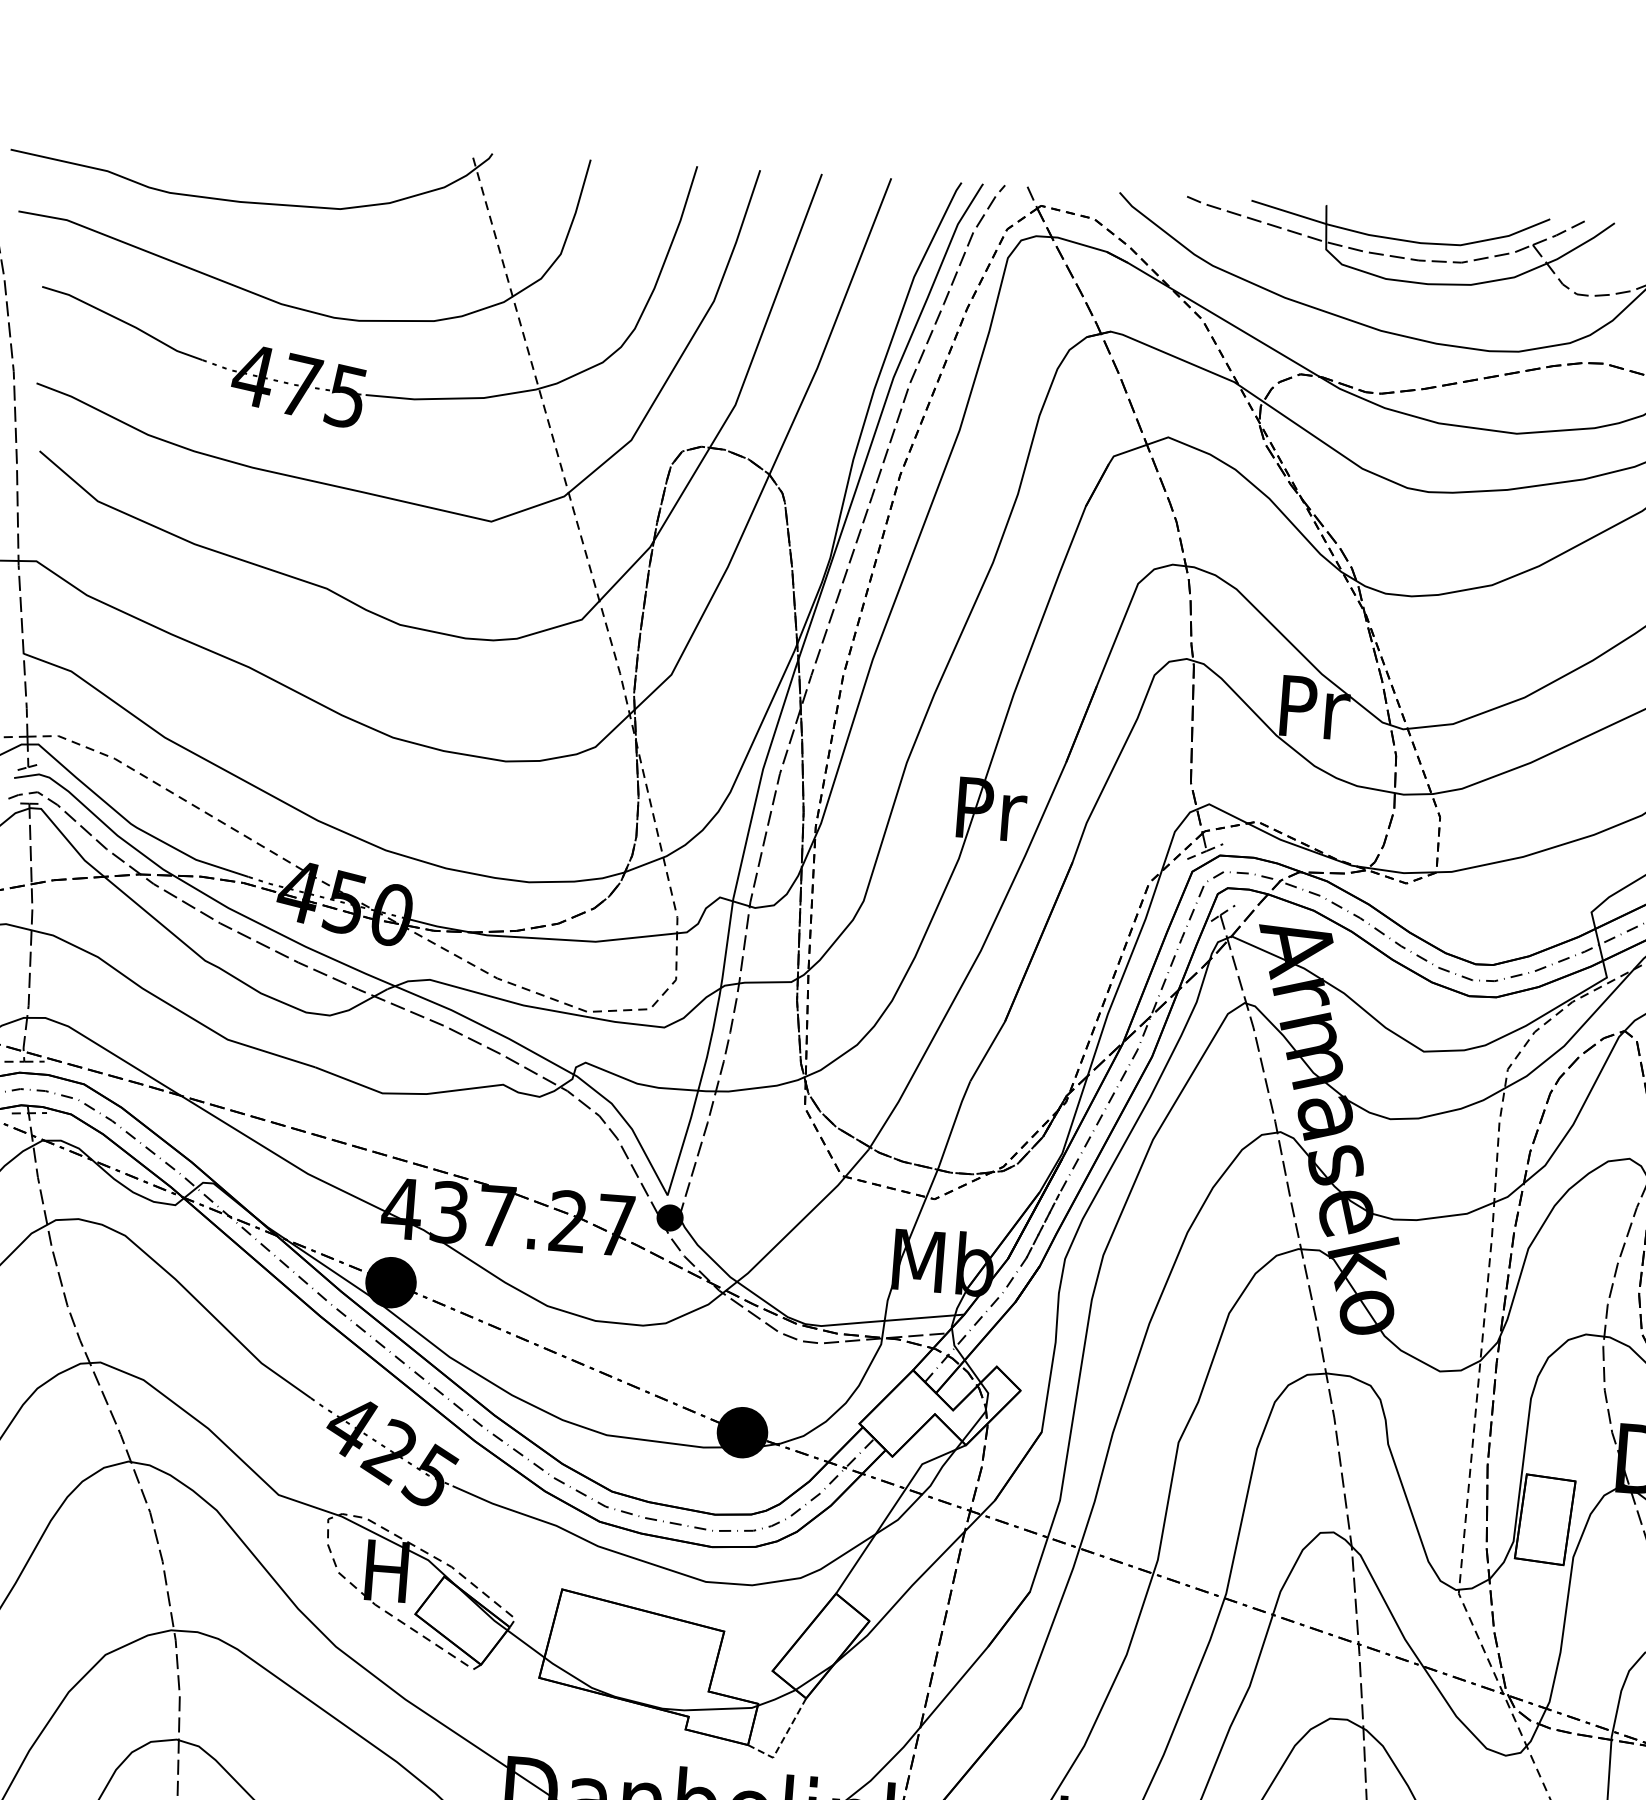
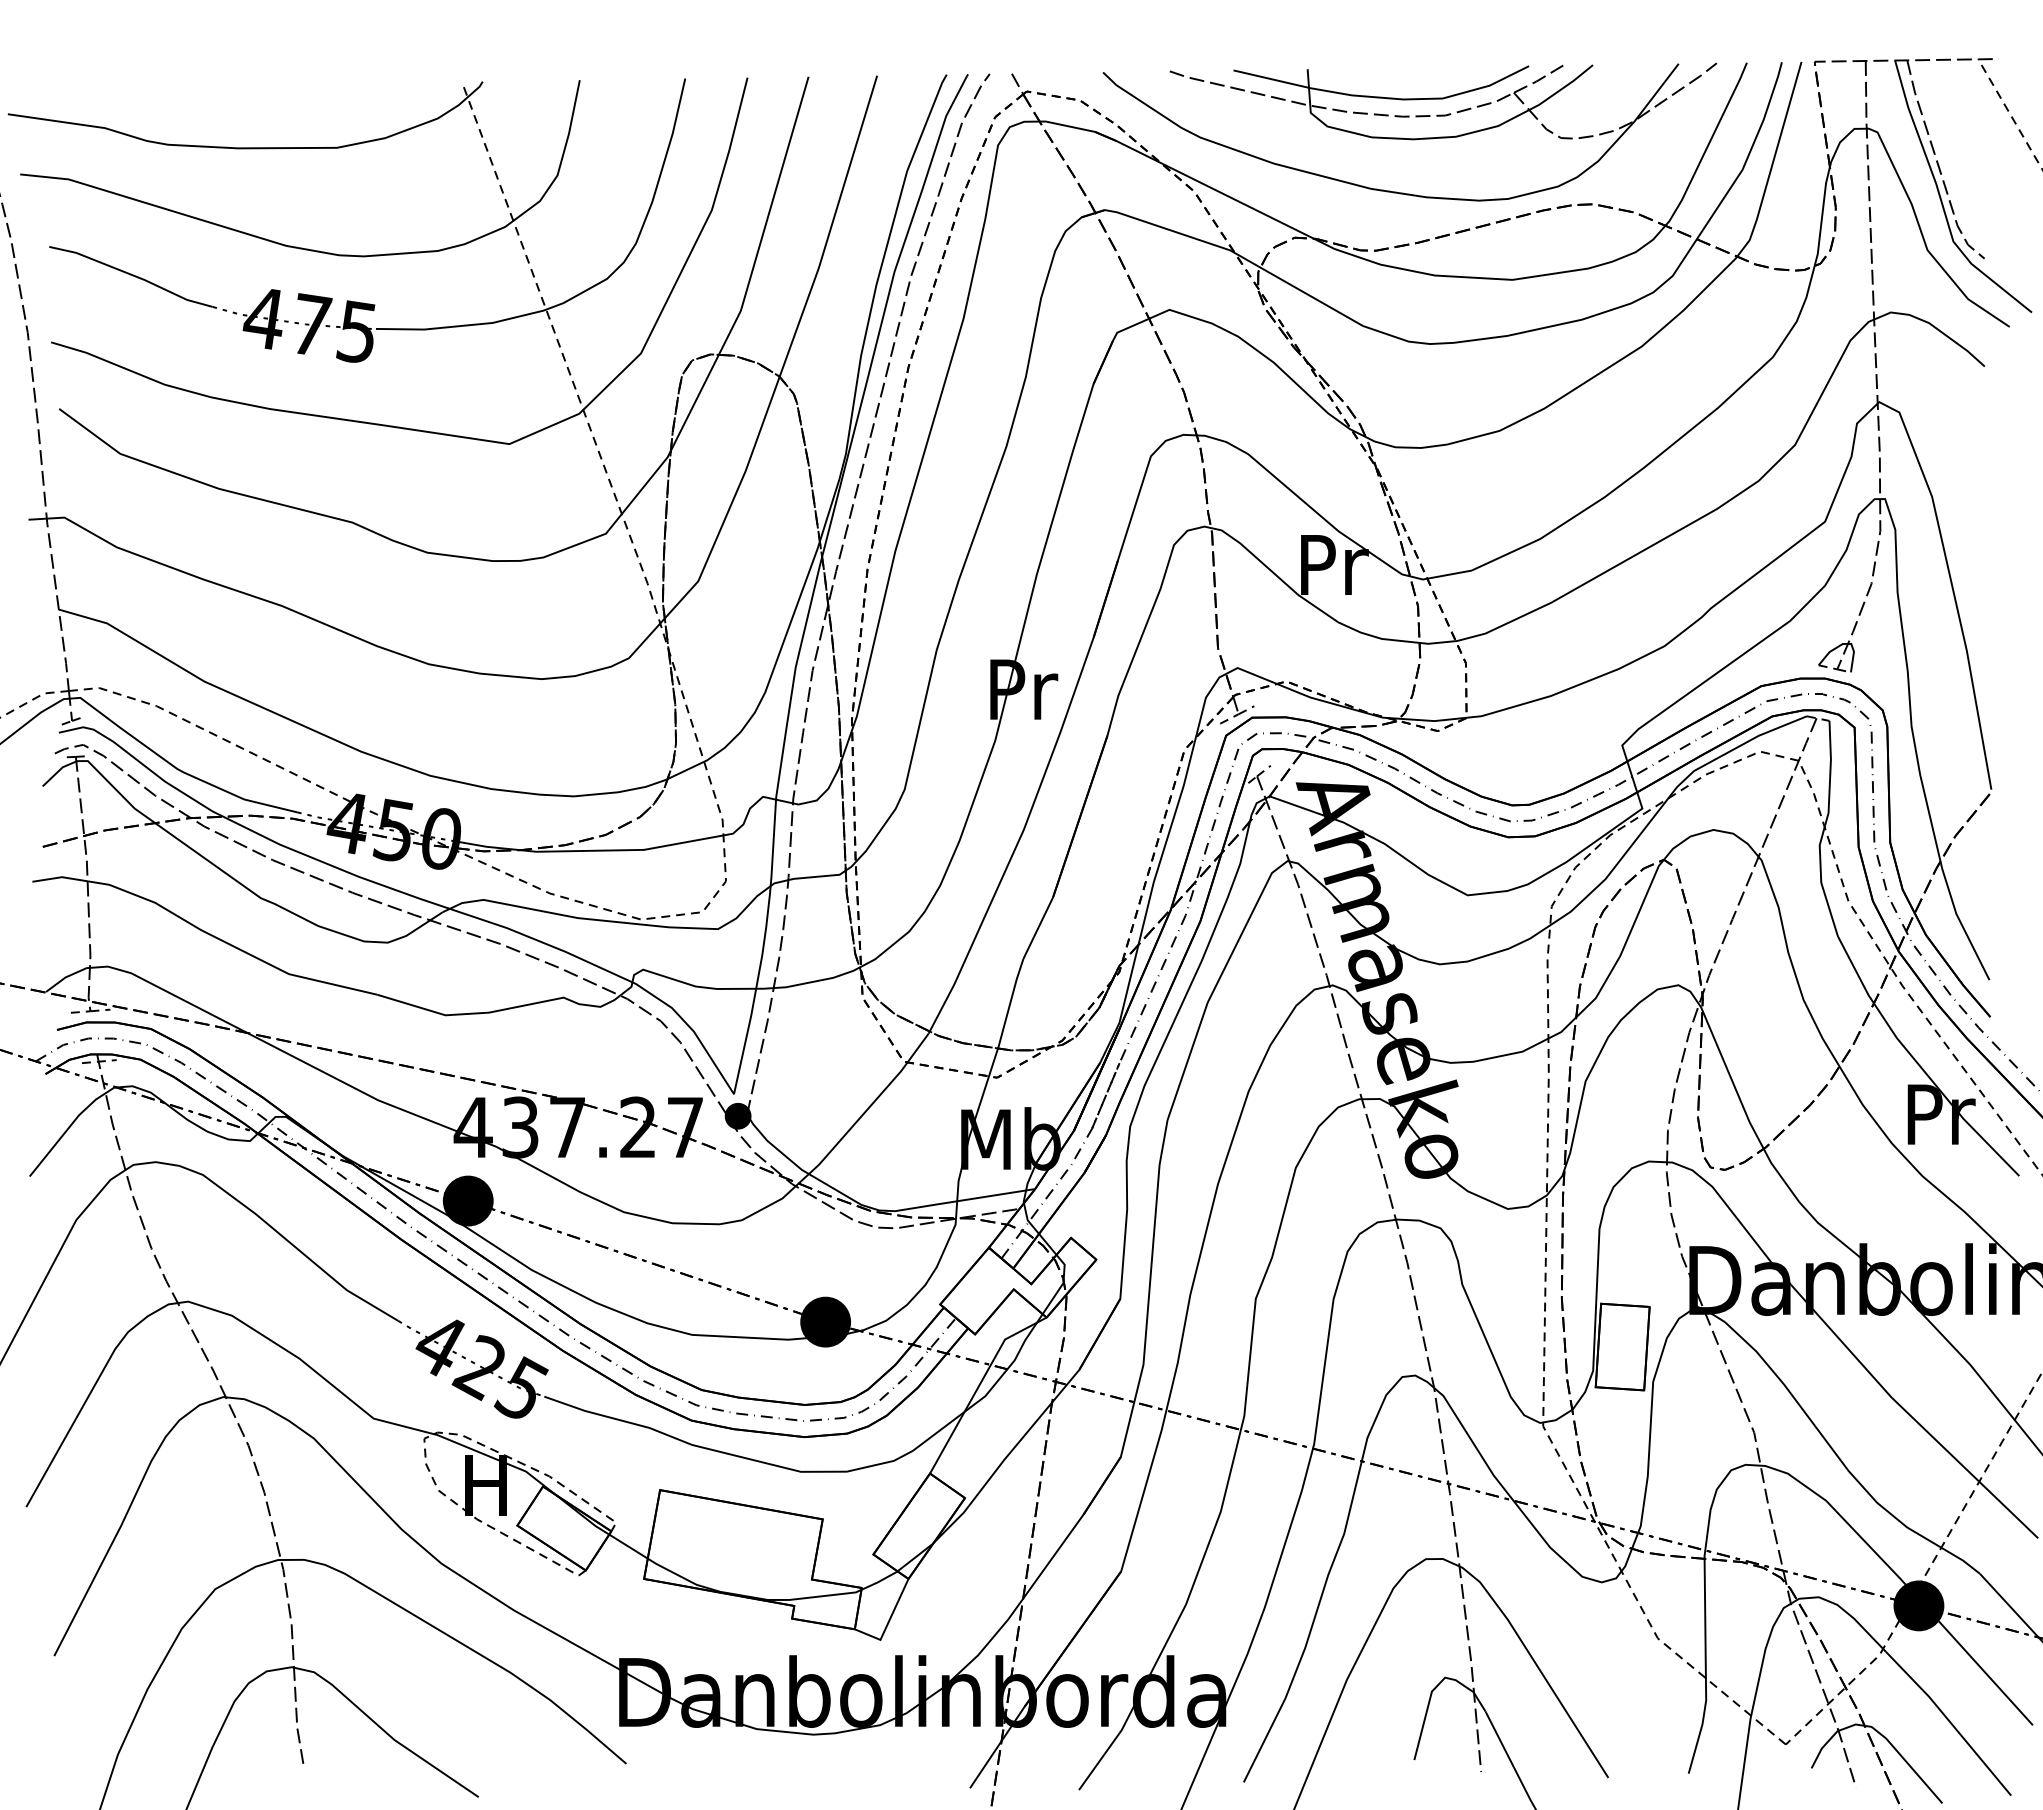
line: (782, 1740) -> (888, 1622), dashed -> solid

